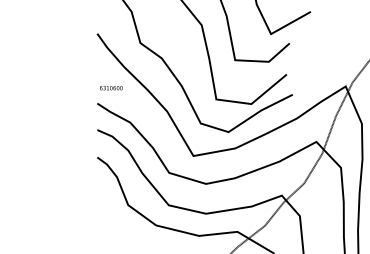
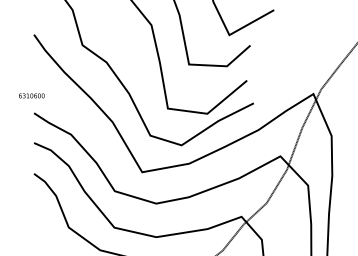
text: (111, 88) -> (31, 96), moved

